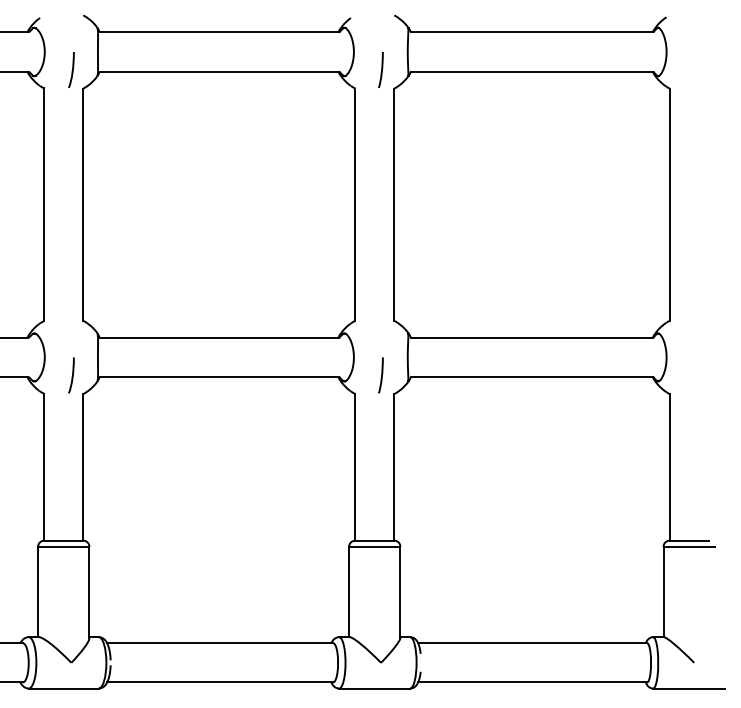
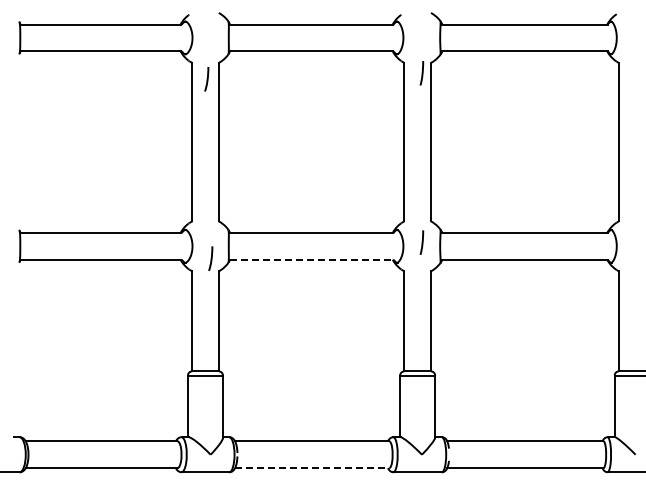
line: (71, 70) -> (206, 79), moved
line: (380, 70) -> (421, 73), moved
line: (380, 375) -> (421, 242), moved
line: (219, 376) -> (311, 259), solid -> dashed
line: (220, 683) -> (312, 468), solid -> dashed

